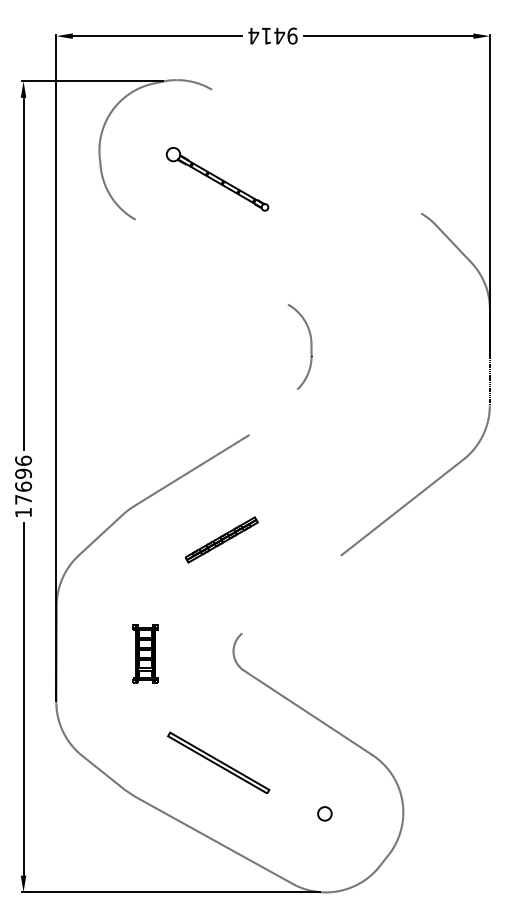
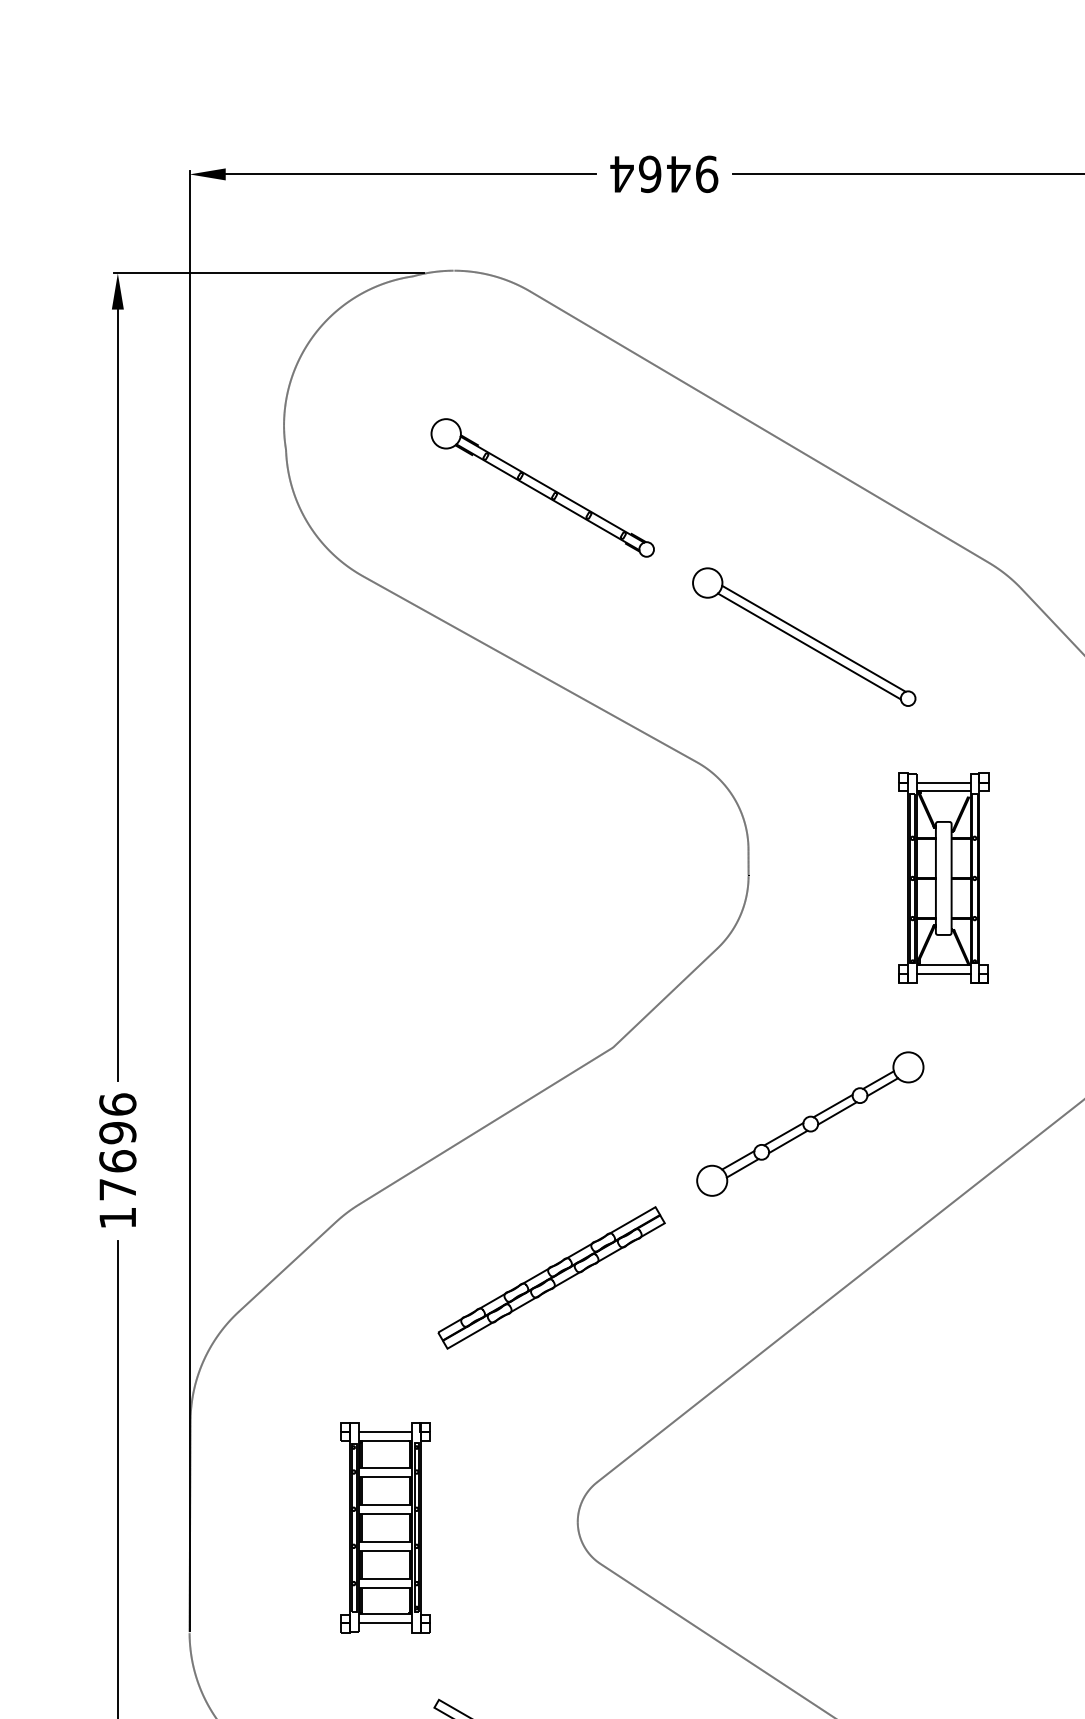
text: (266, 35) -> (649, 172), 9414 -> 9464
line: (316, 151) -> (759, 427), added
part: (336, 247) -> (803, 637), added
line: (211, 261) -> (529, 667), added
part: (400, 357) -> (943, 878), added
line: (273, 411) -> (665, 996), added
part: (339, 469) -> (809, 1123), added
part: (221, 539) -> (551, 1276), size x1.43
line: (291, 594) -> (704, 1397), added
part: (145, 653) -> (384, 1526), size x1.67

